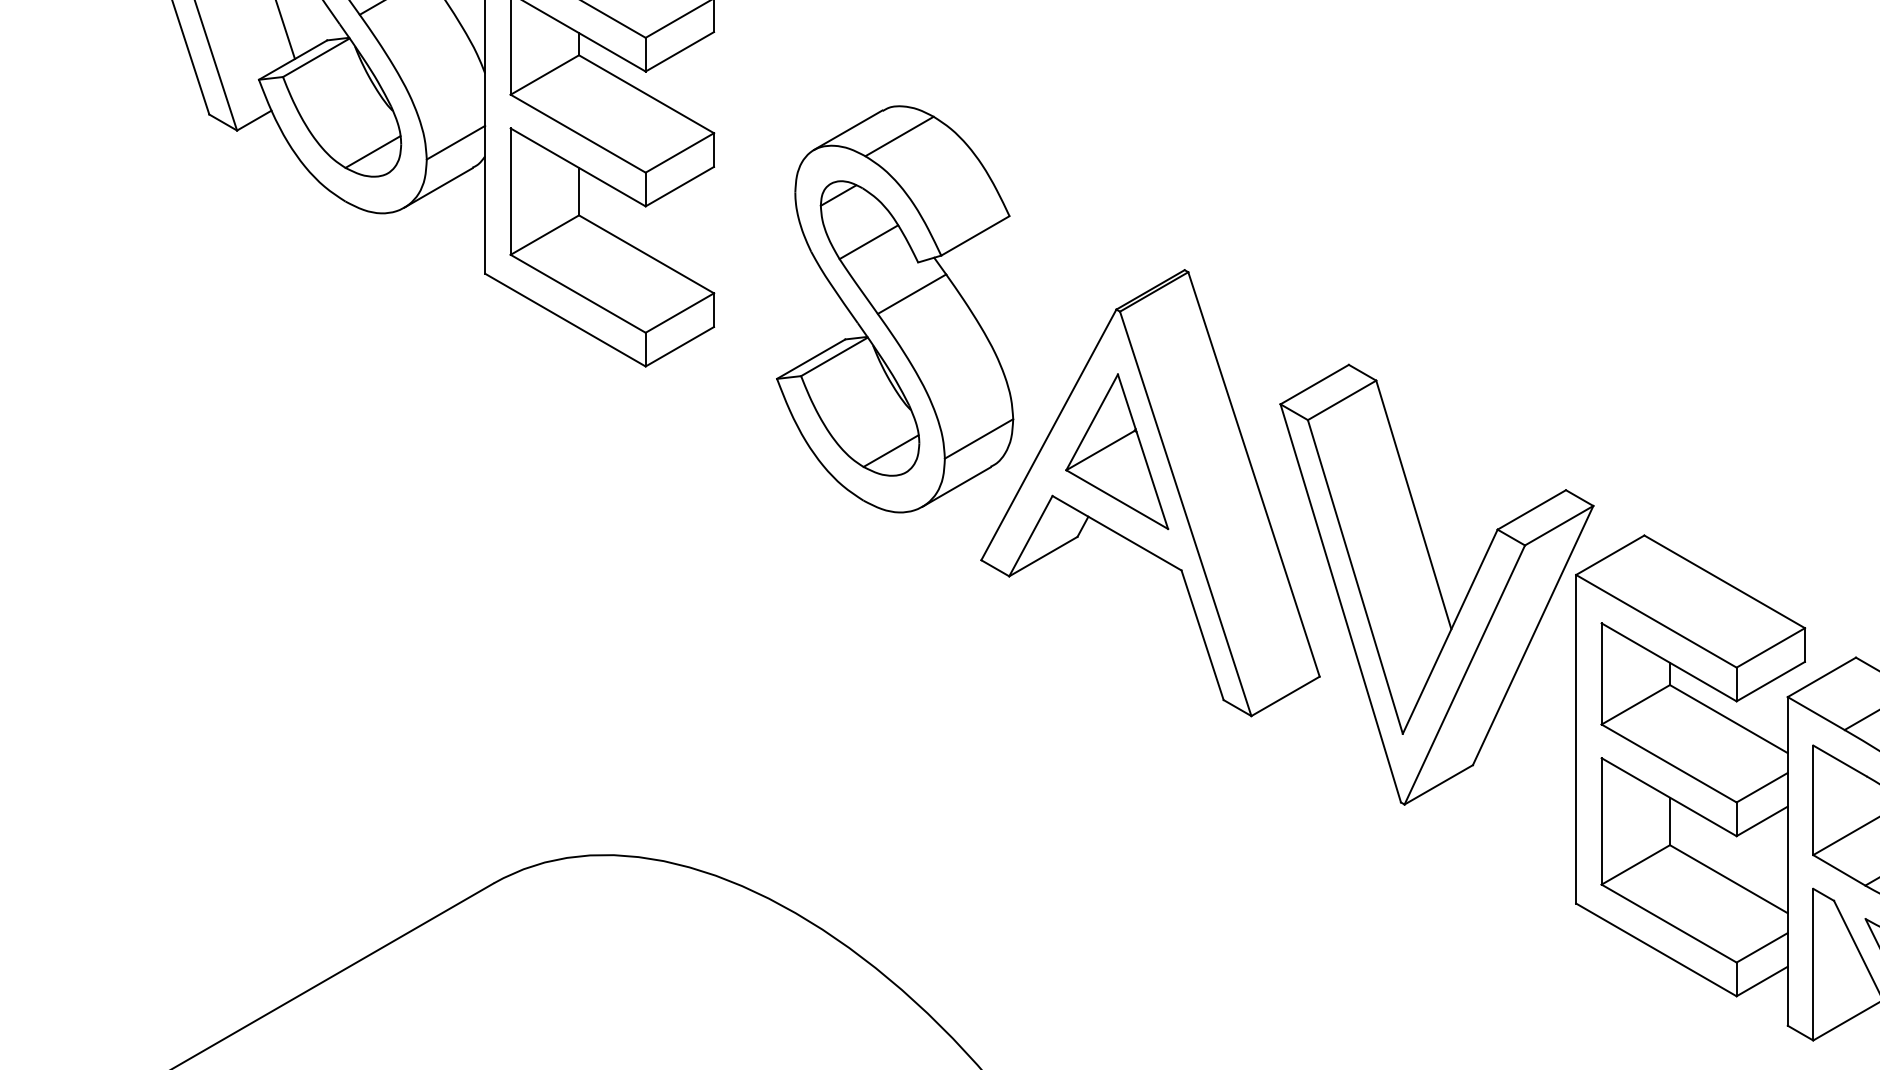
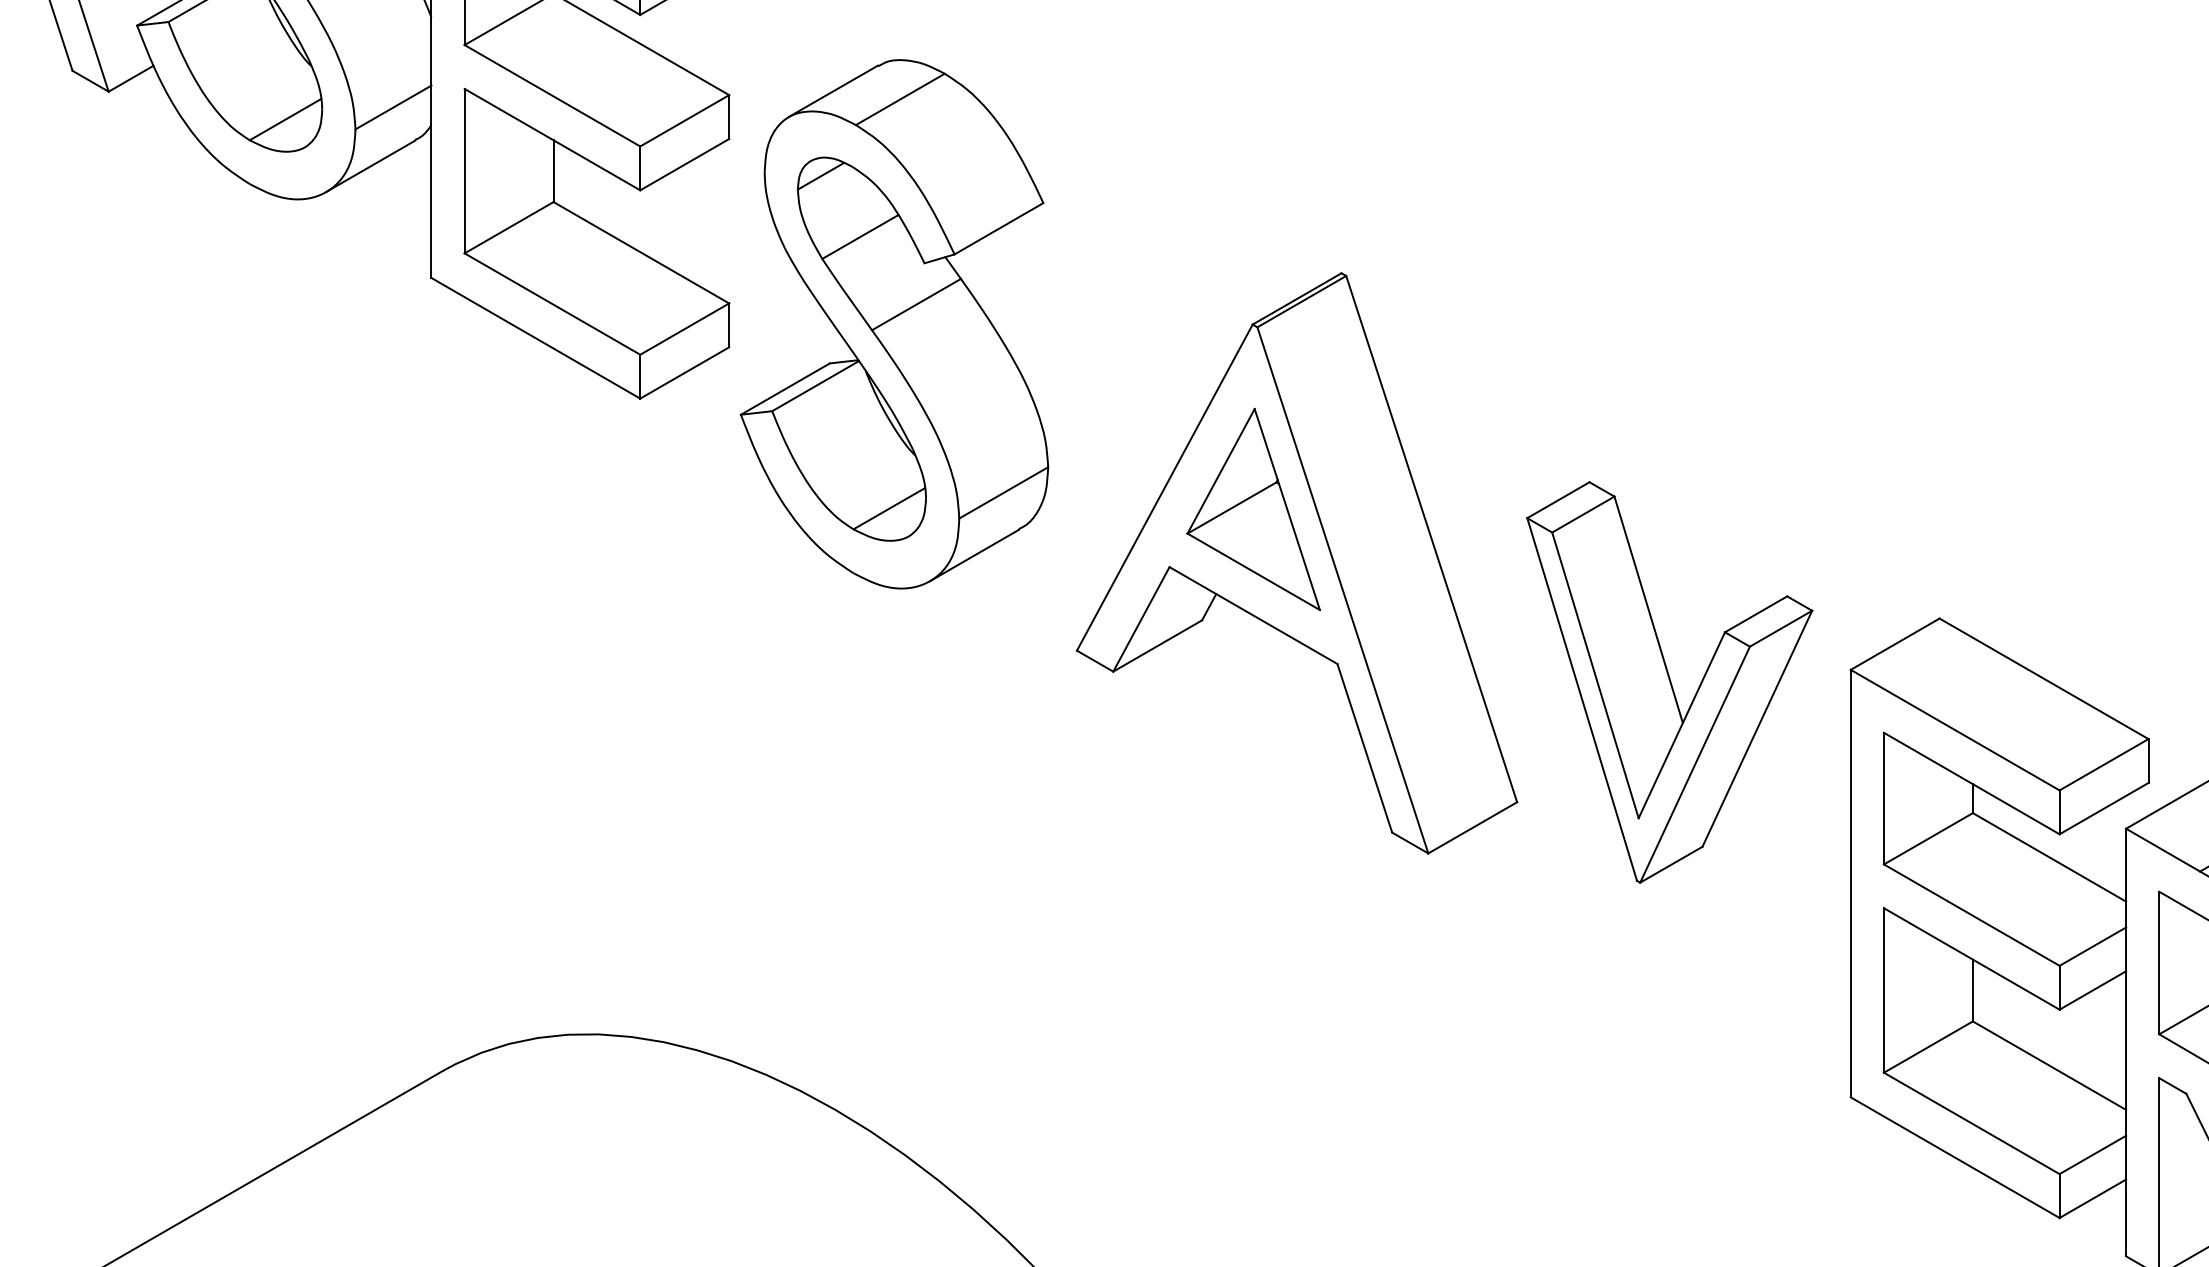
part: (895, 309) -> (895, 324), moved
part: (1436, 584) -> (1669, 682), size x0.7

